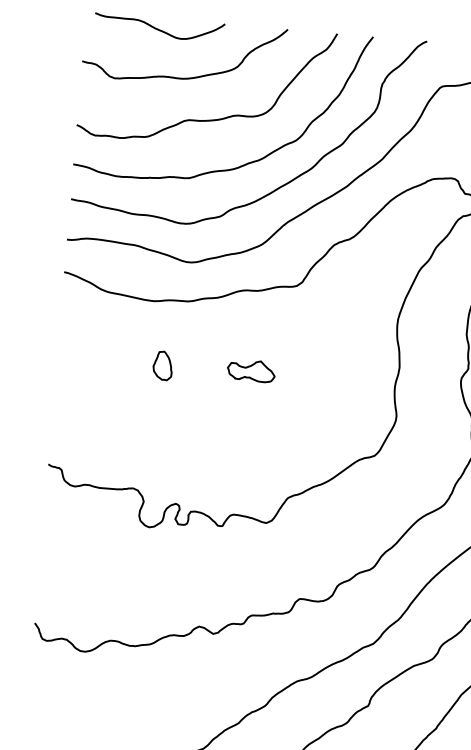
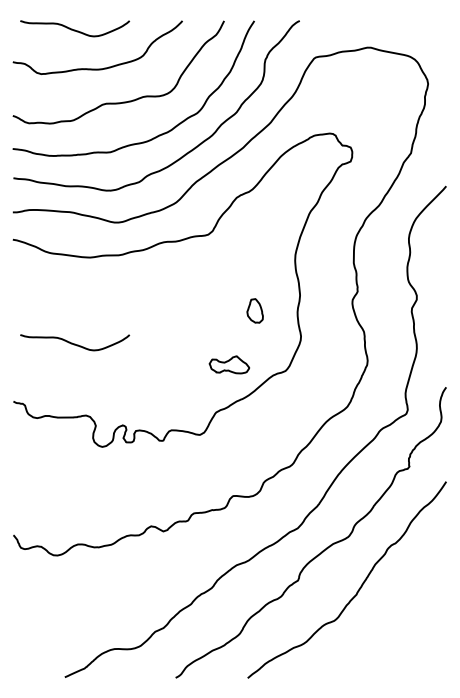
part: (162, 365) -> (254, 310), moved
part: (251, 370) -> (229, 364), moved
curve: (127, 401) -> (75, 343), added

